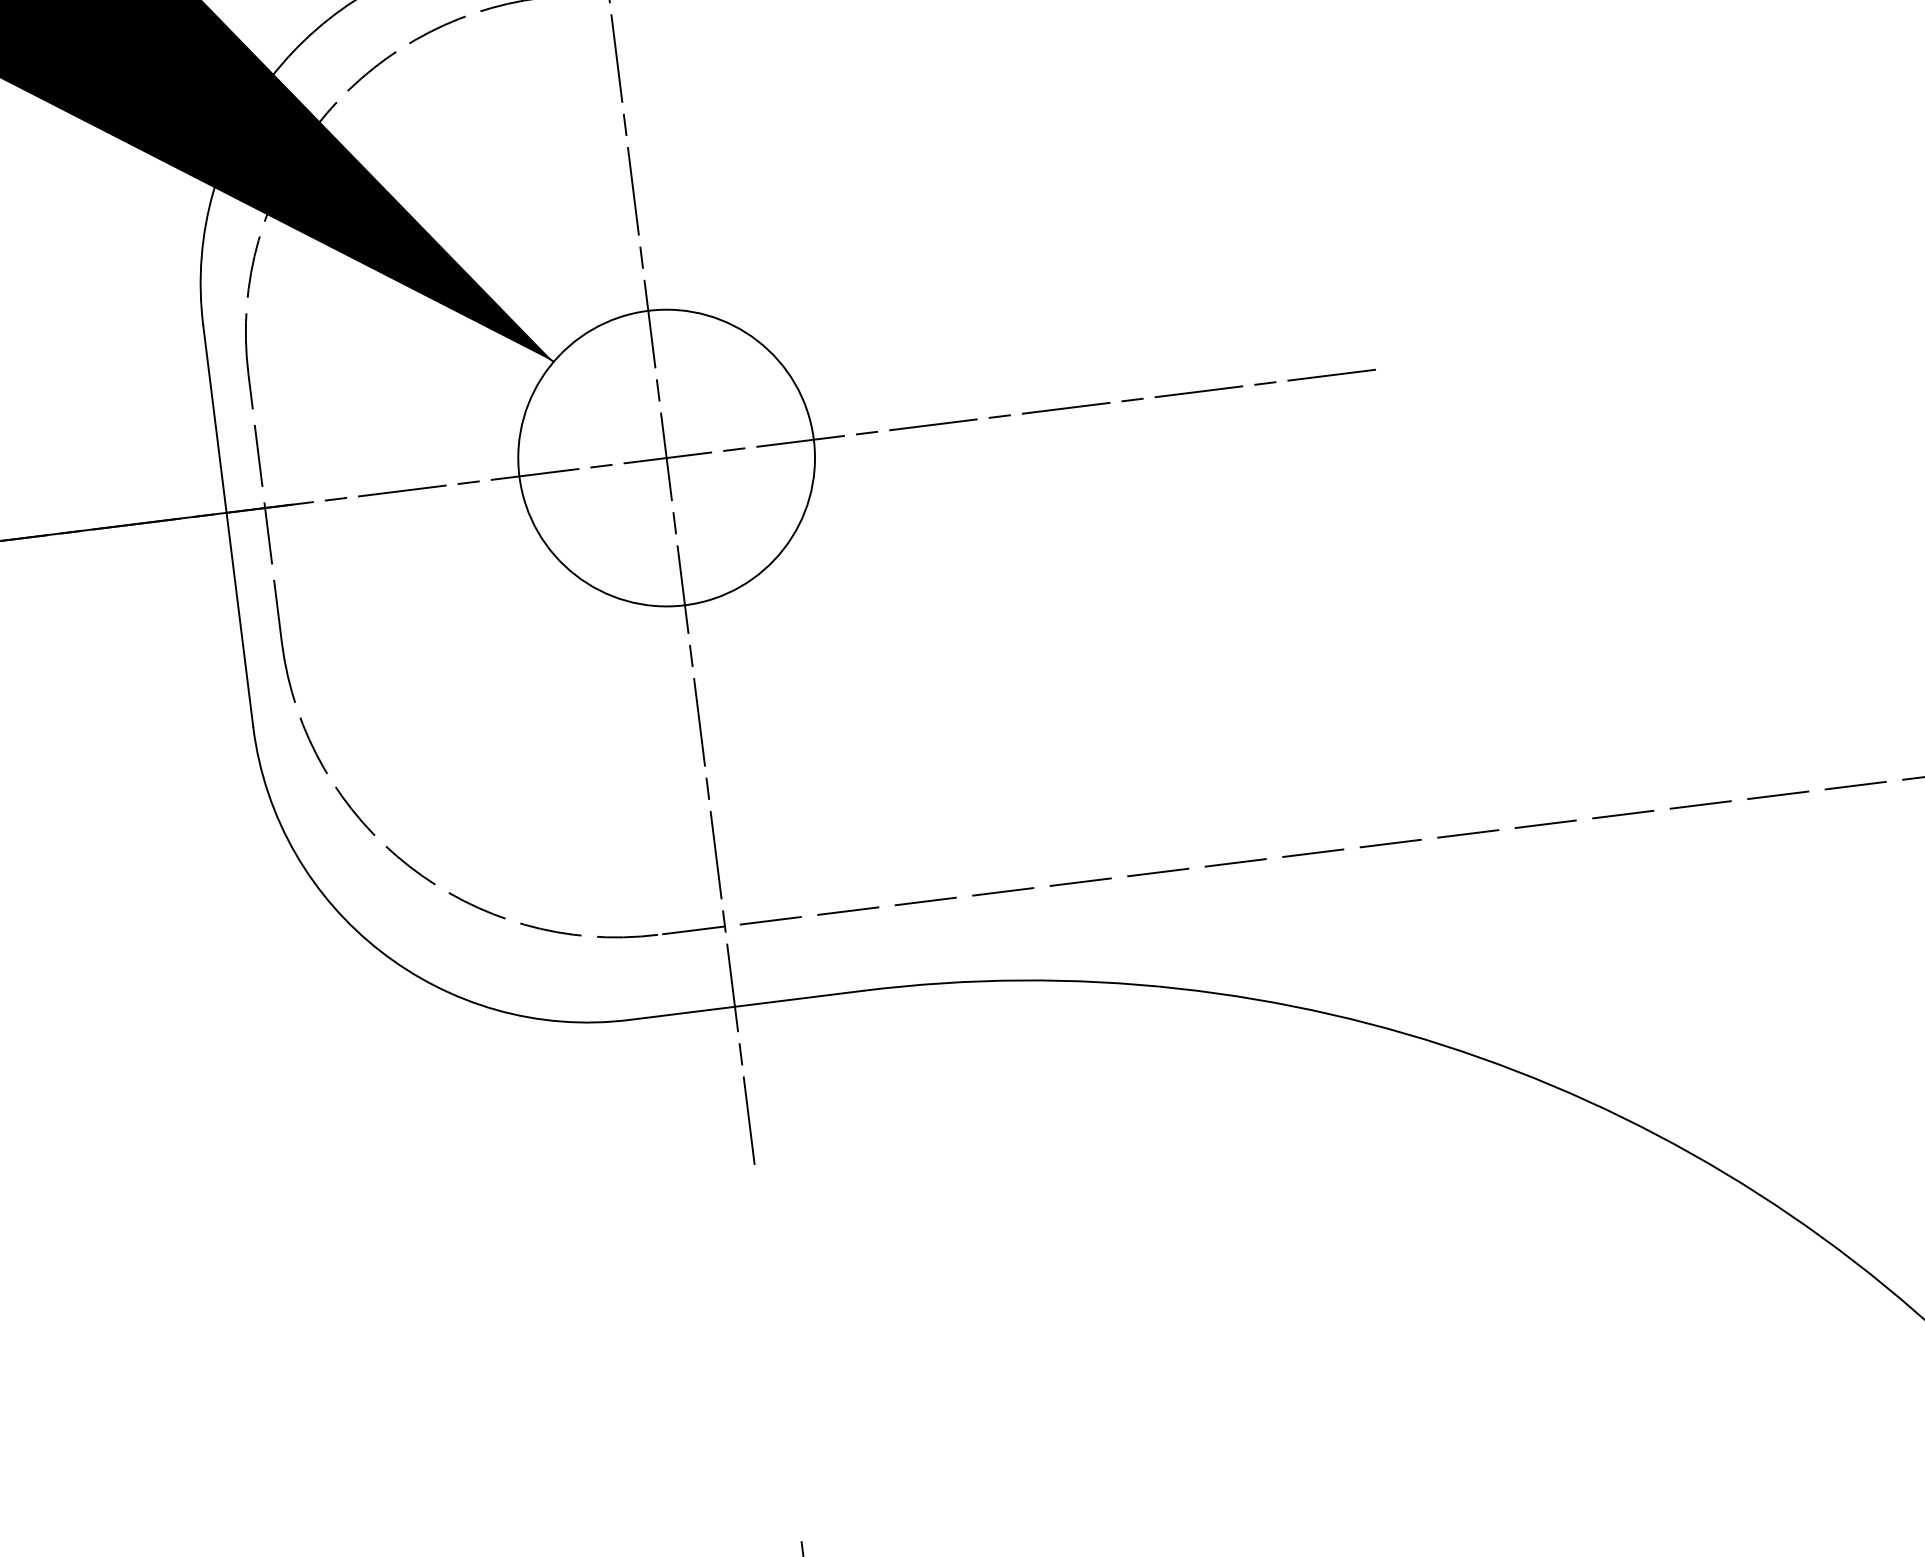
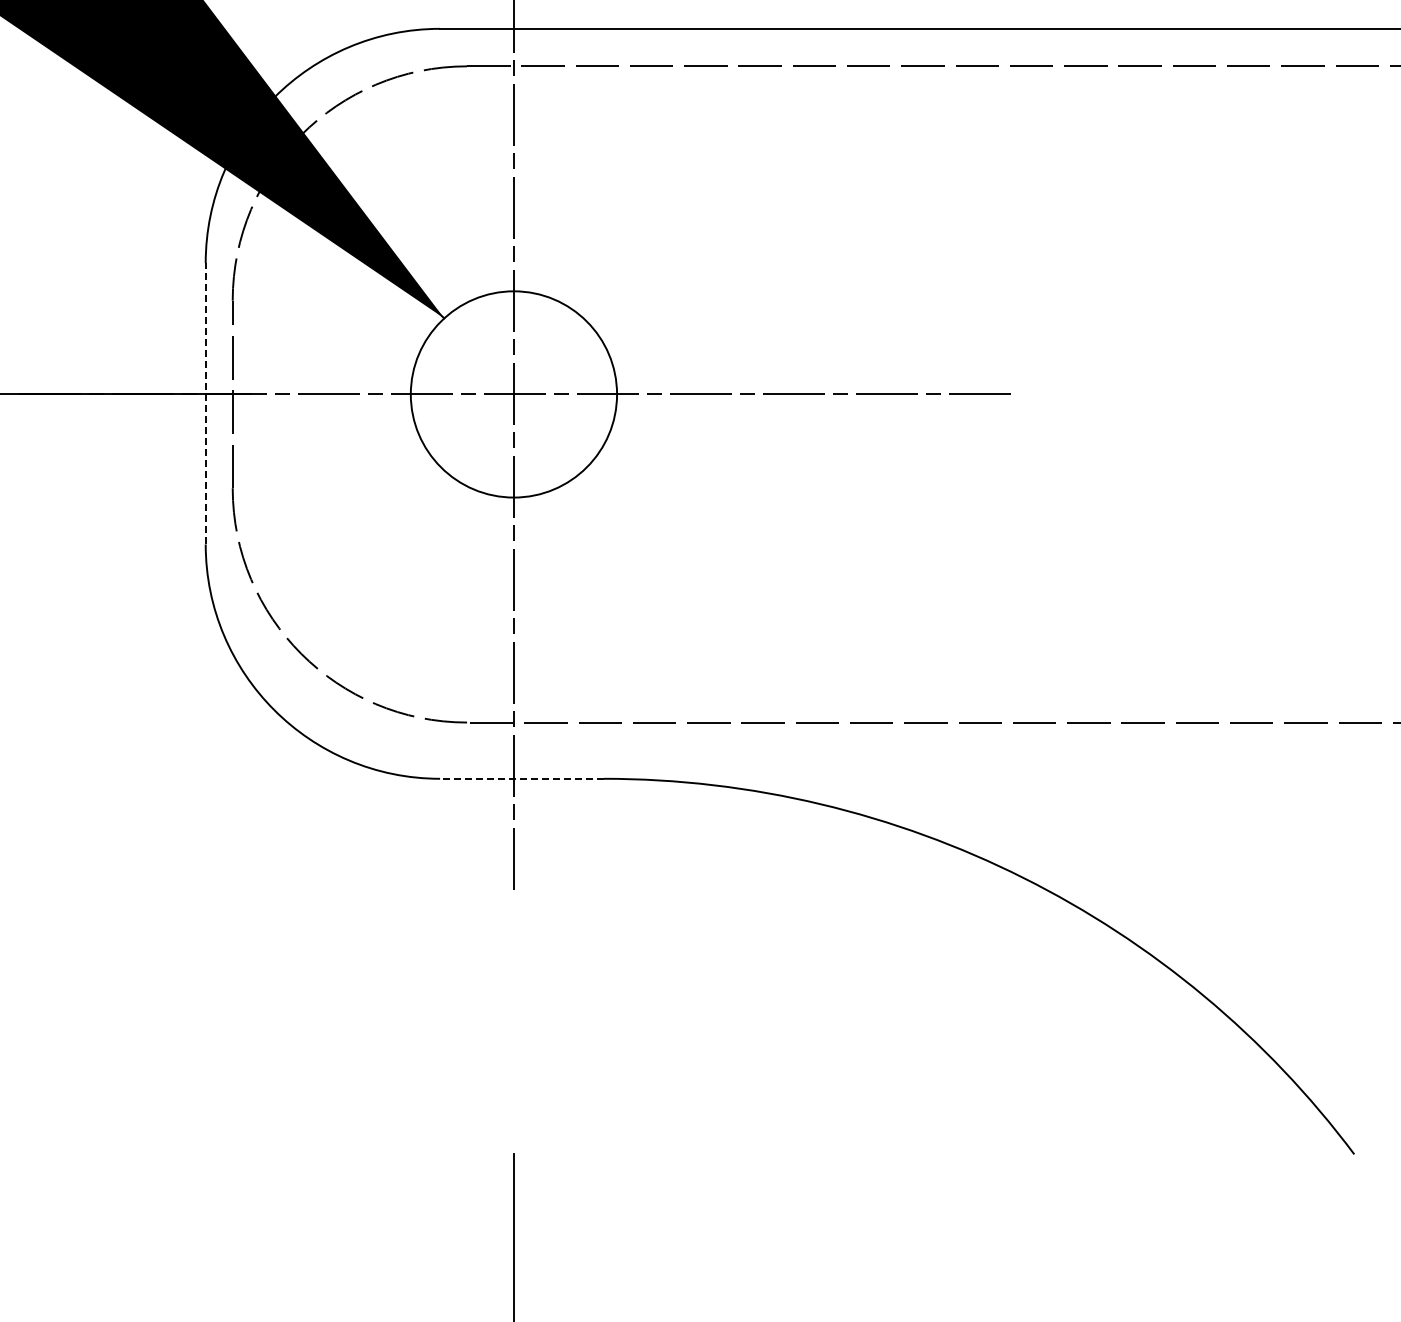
line: (227, 525) -> (205, 403), solid -> dashed
line: (747, 1004) -> (522, 778), solid -> dashed

